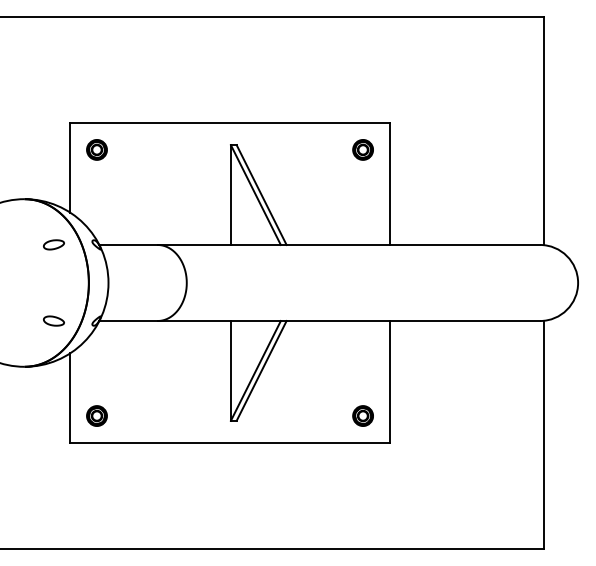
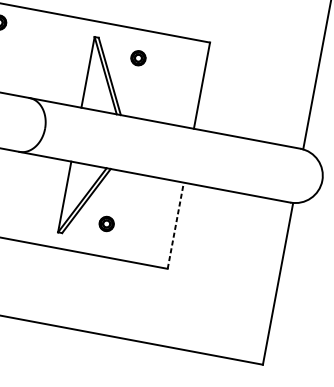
part: (362, 149) -> (138, 57), moved
line: (389, 381) -> (175, 225), solid -> dashed
part: (362, 415) -> (106, 223), moved

